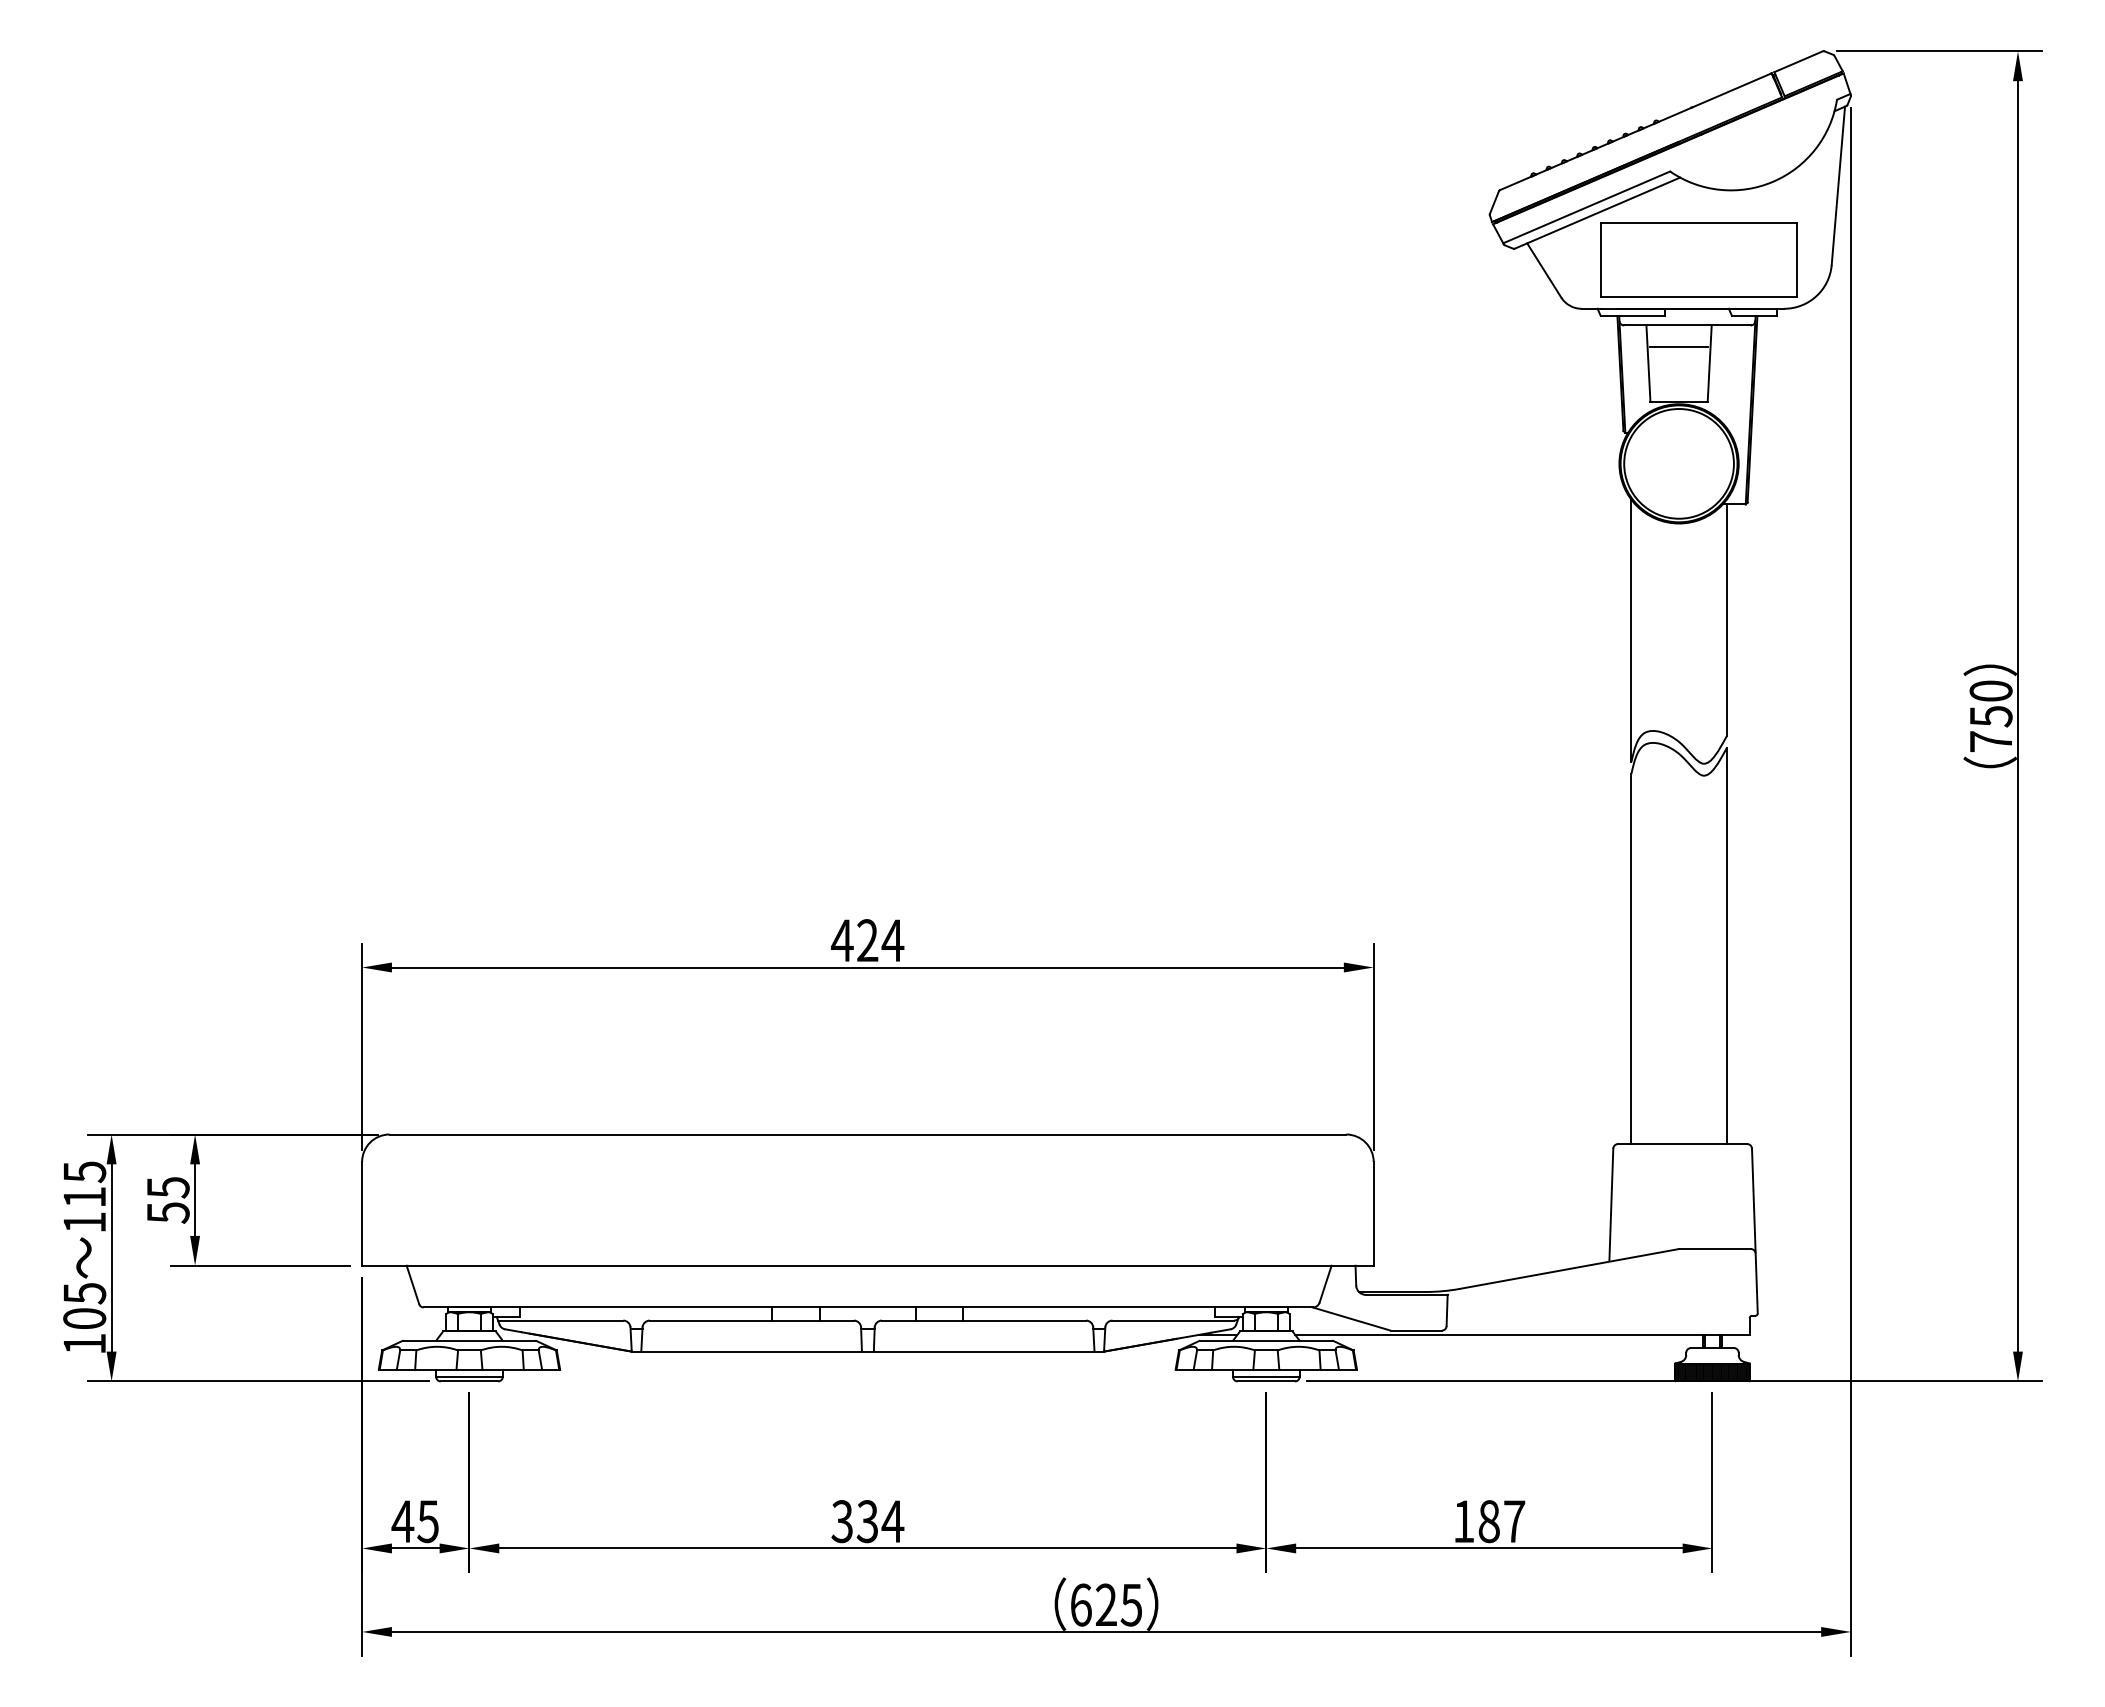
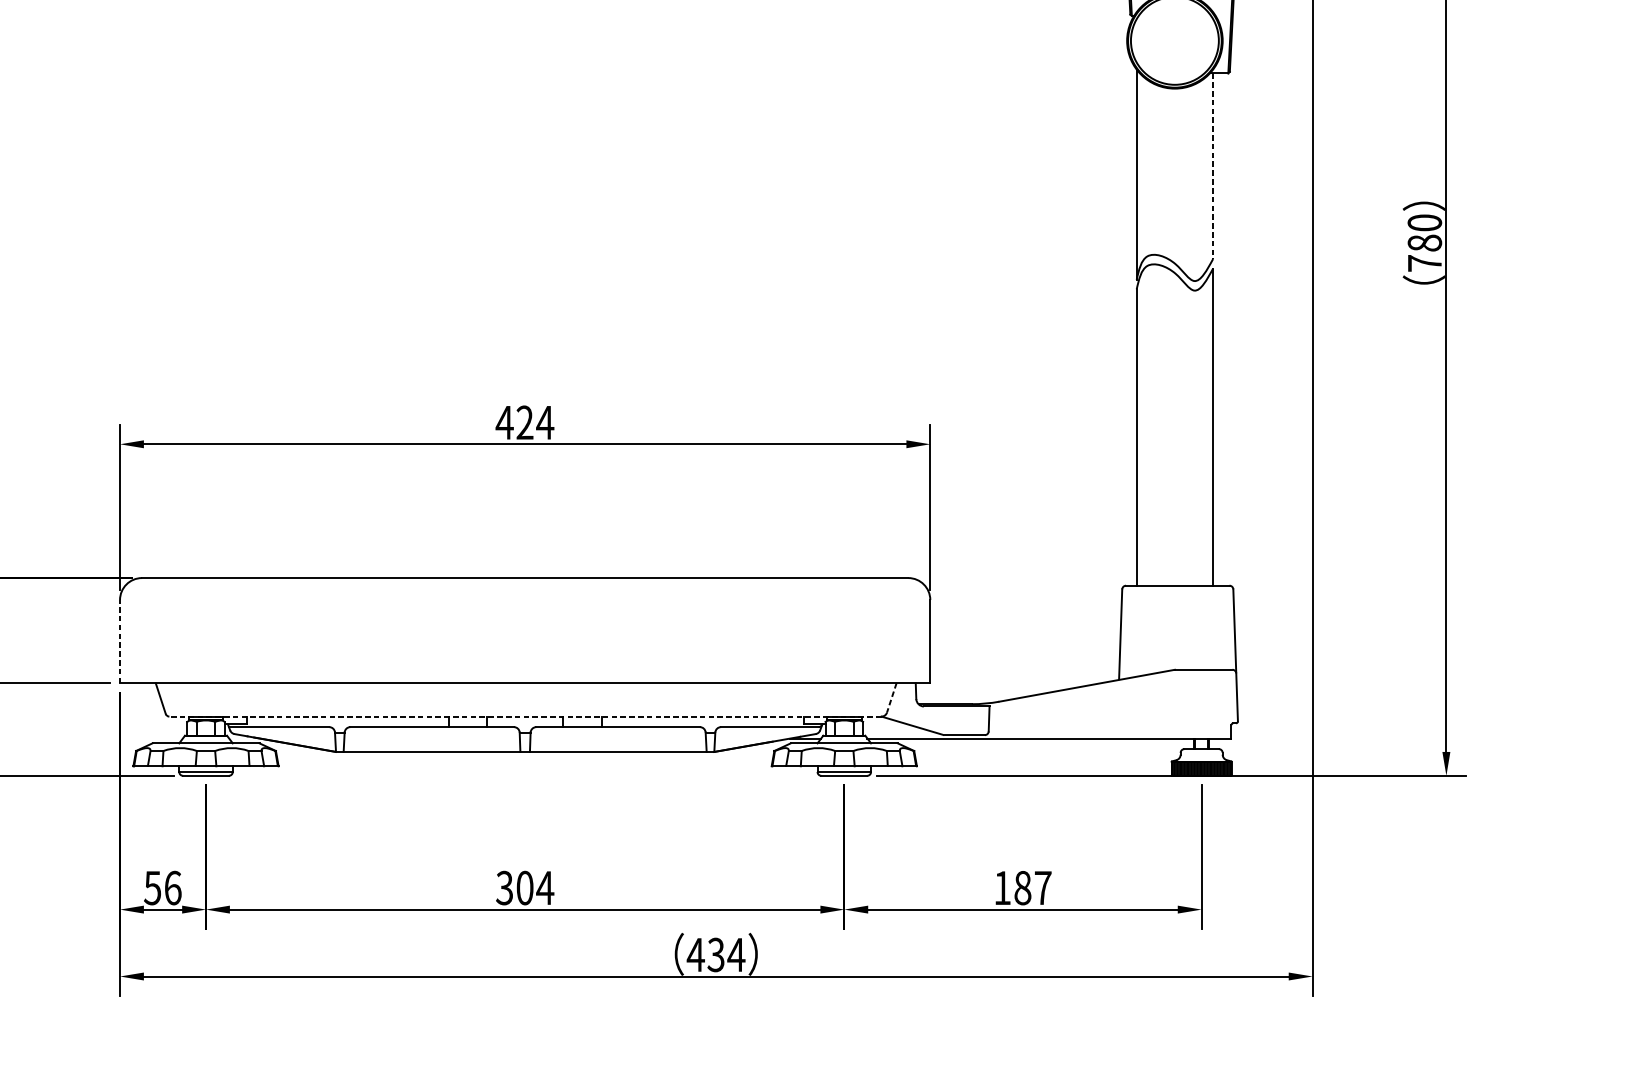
line: (1726, 620) -> (1212, 166), solid -> dashed
text: (1990, 716) -> (1424, 243), 750 -> 780
line: (362, 1213) -> (120, 641), solid -> dashed
line: (1325, 1284) -> (891, 698), solid -> dashed
line: (868, 1307) -> (525, 716), solid -> dashed
text: (415, 1521) -> (162, 888), 45 -> 56
text: (867, 1521) -> (524, 888), 334 -> 304
text: (1105, 1604) -> (715, 954), 625 -> 434

